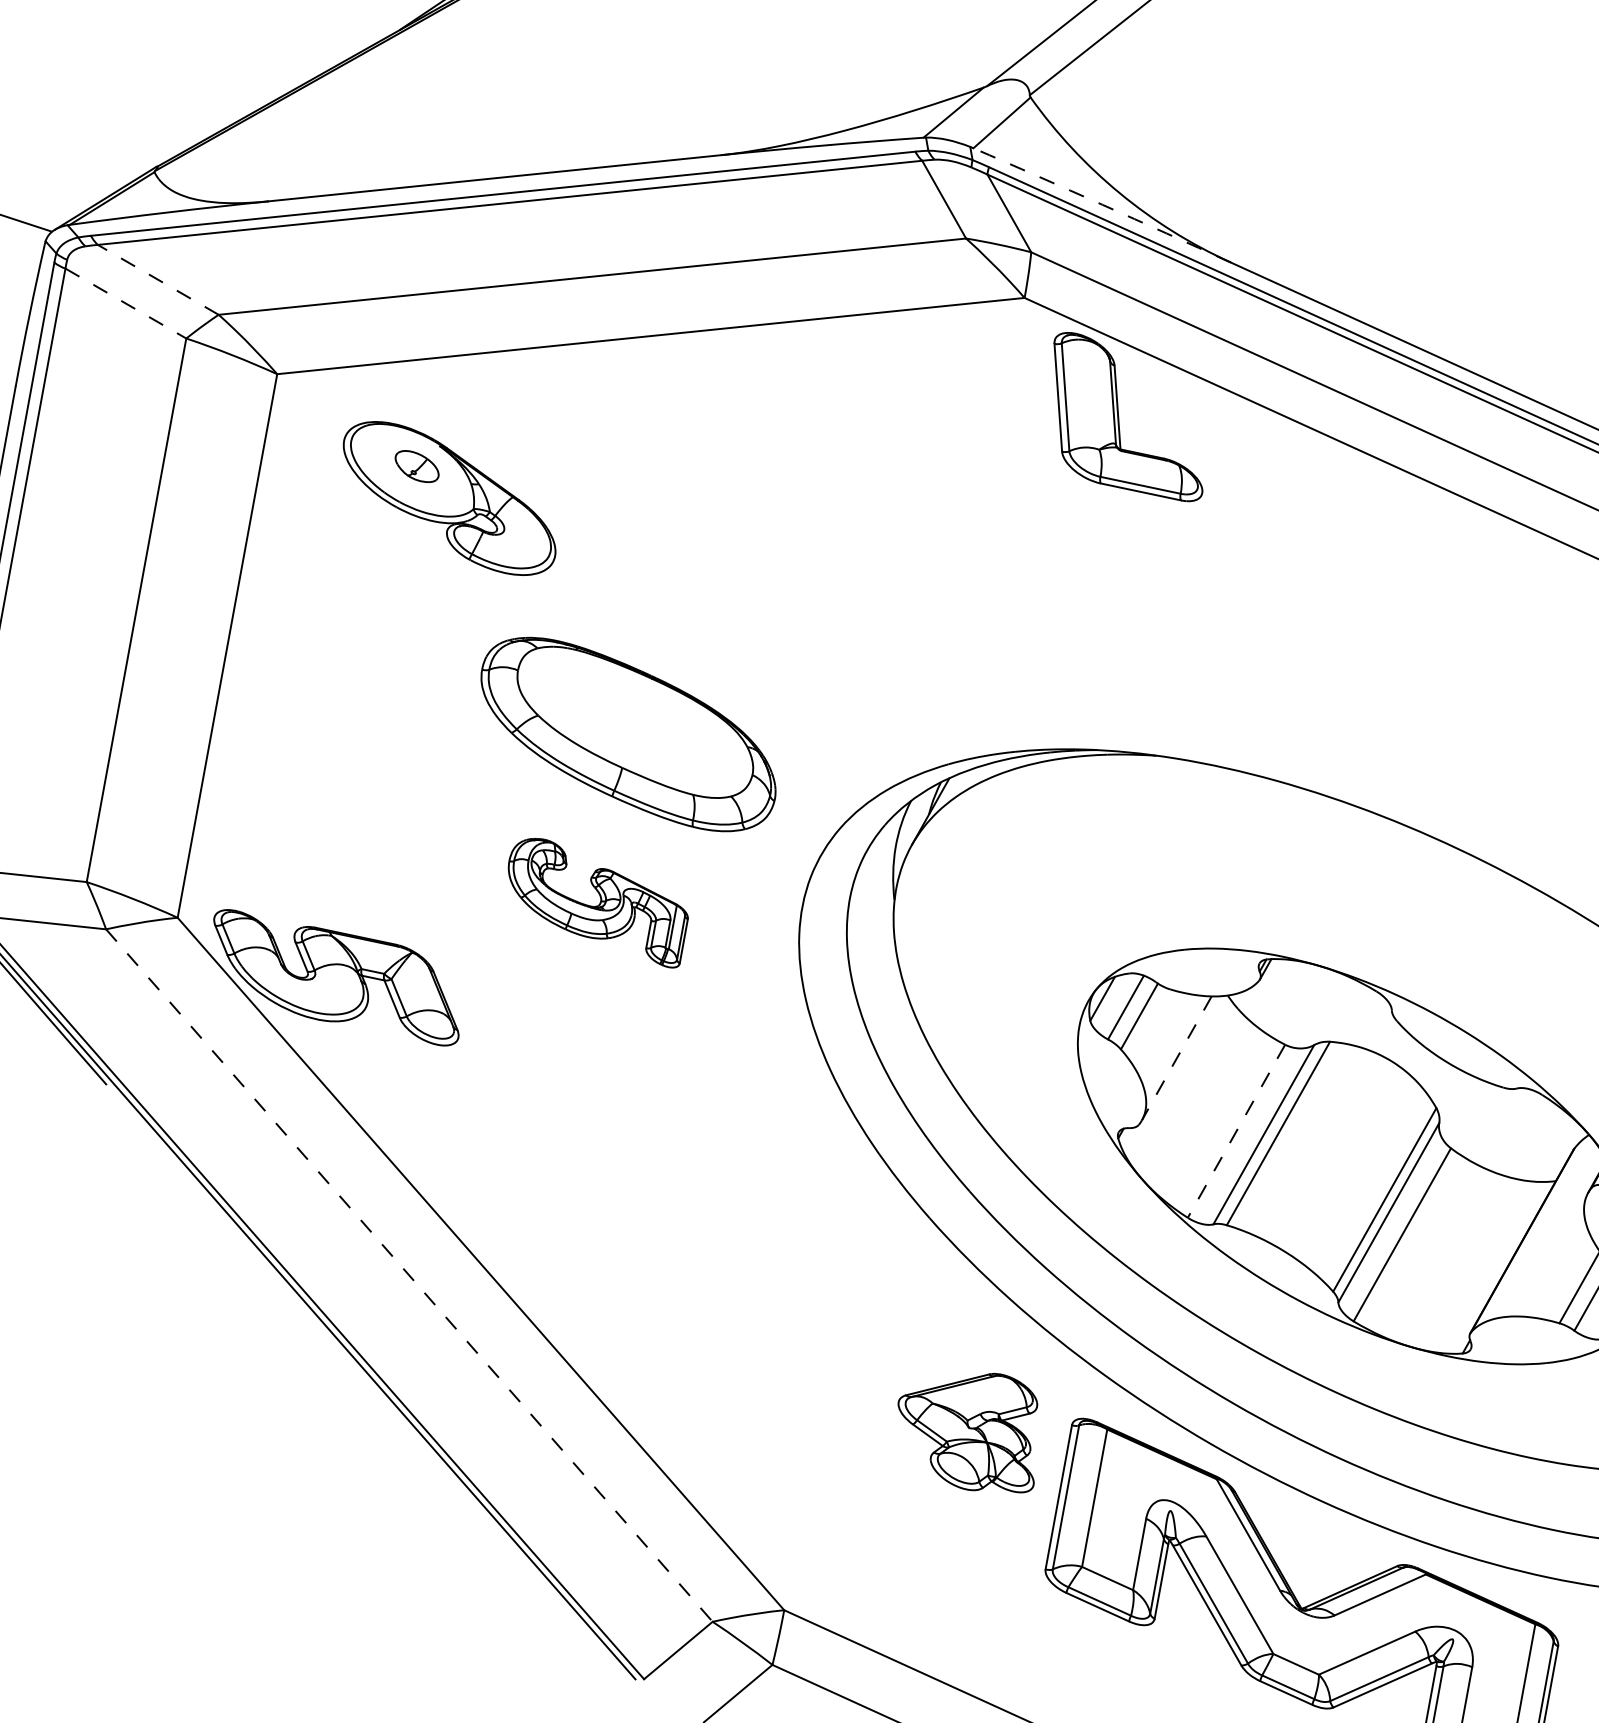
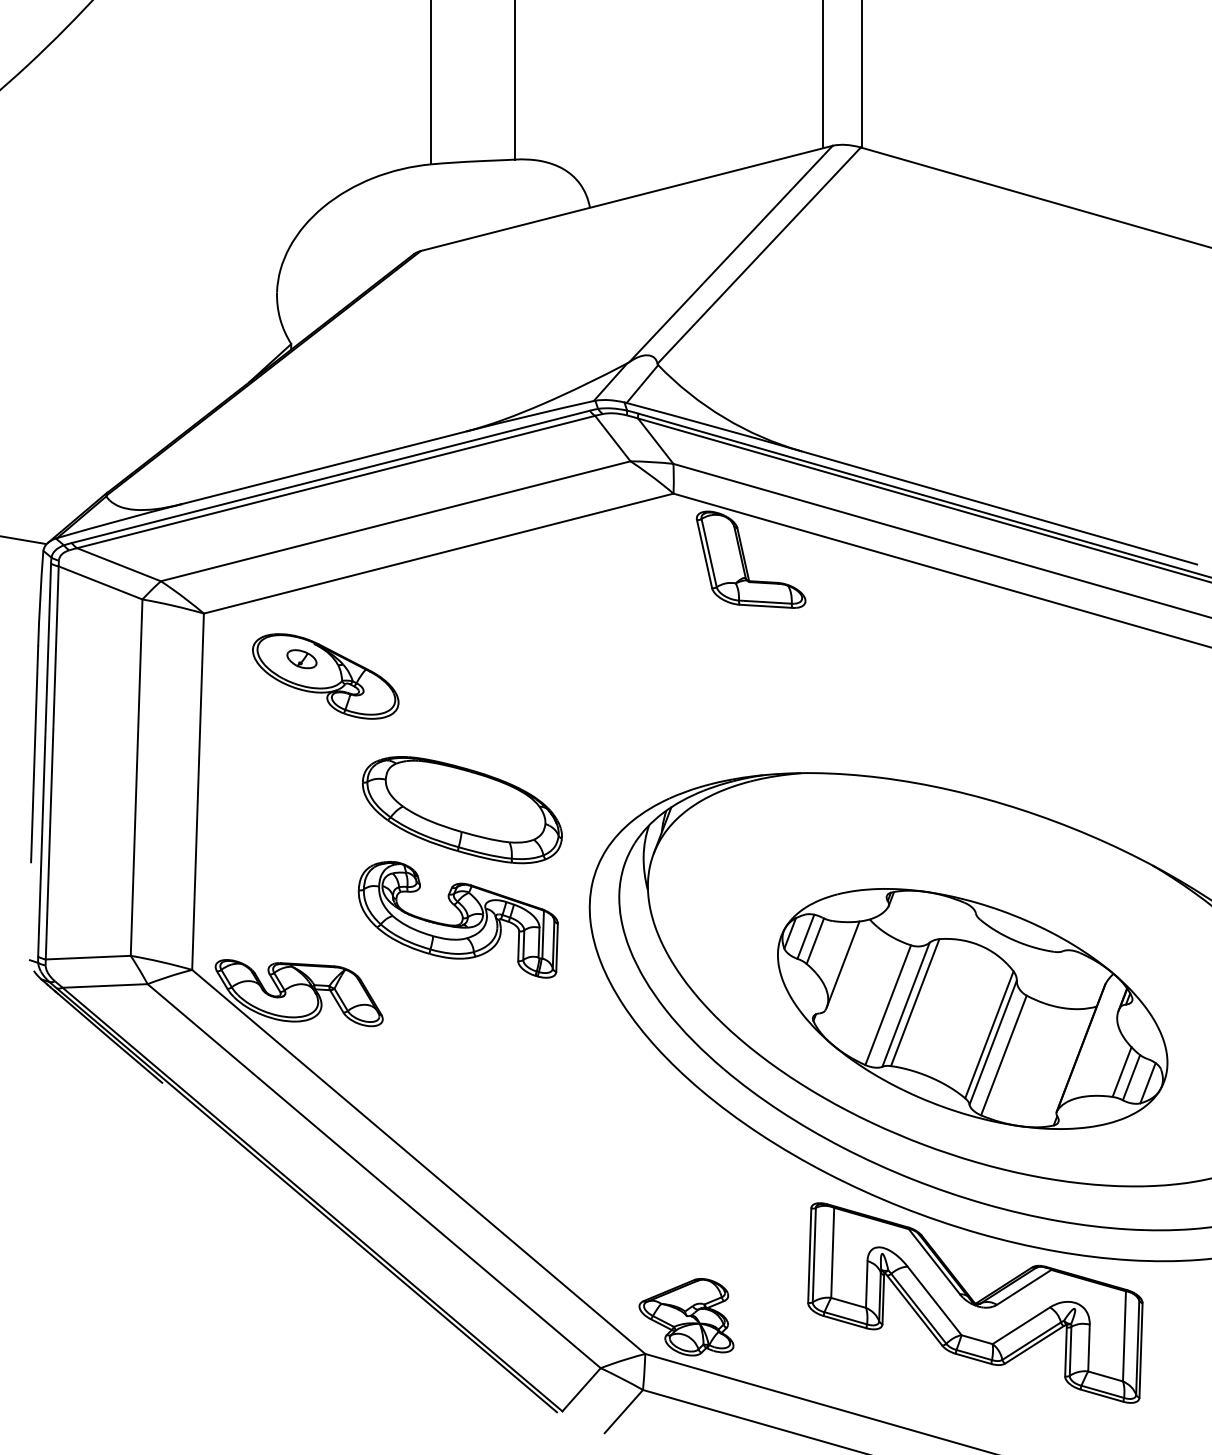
arc: (1102, 204) -> (714, 426), dashed -> solid
line: (157, 279) -> (118, 564), dashed -> solid
line: (127, 304) -> (101, 583), dashed -> solid
part: (595, 901) -> (457, 919), size x1.67
line: (1177, 1058) -> (843, 964), dashed -> solid
line: (1236, 1131) -> (888, 1005), dashed -> solid
line: (409, 1276) -> (374, 1176), dashed -> solid
part: (968, 1430) -> (686, 1317), moved

